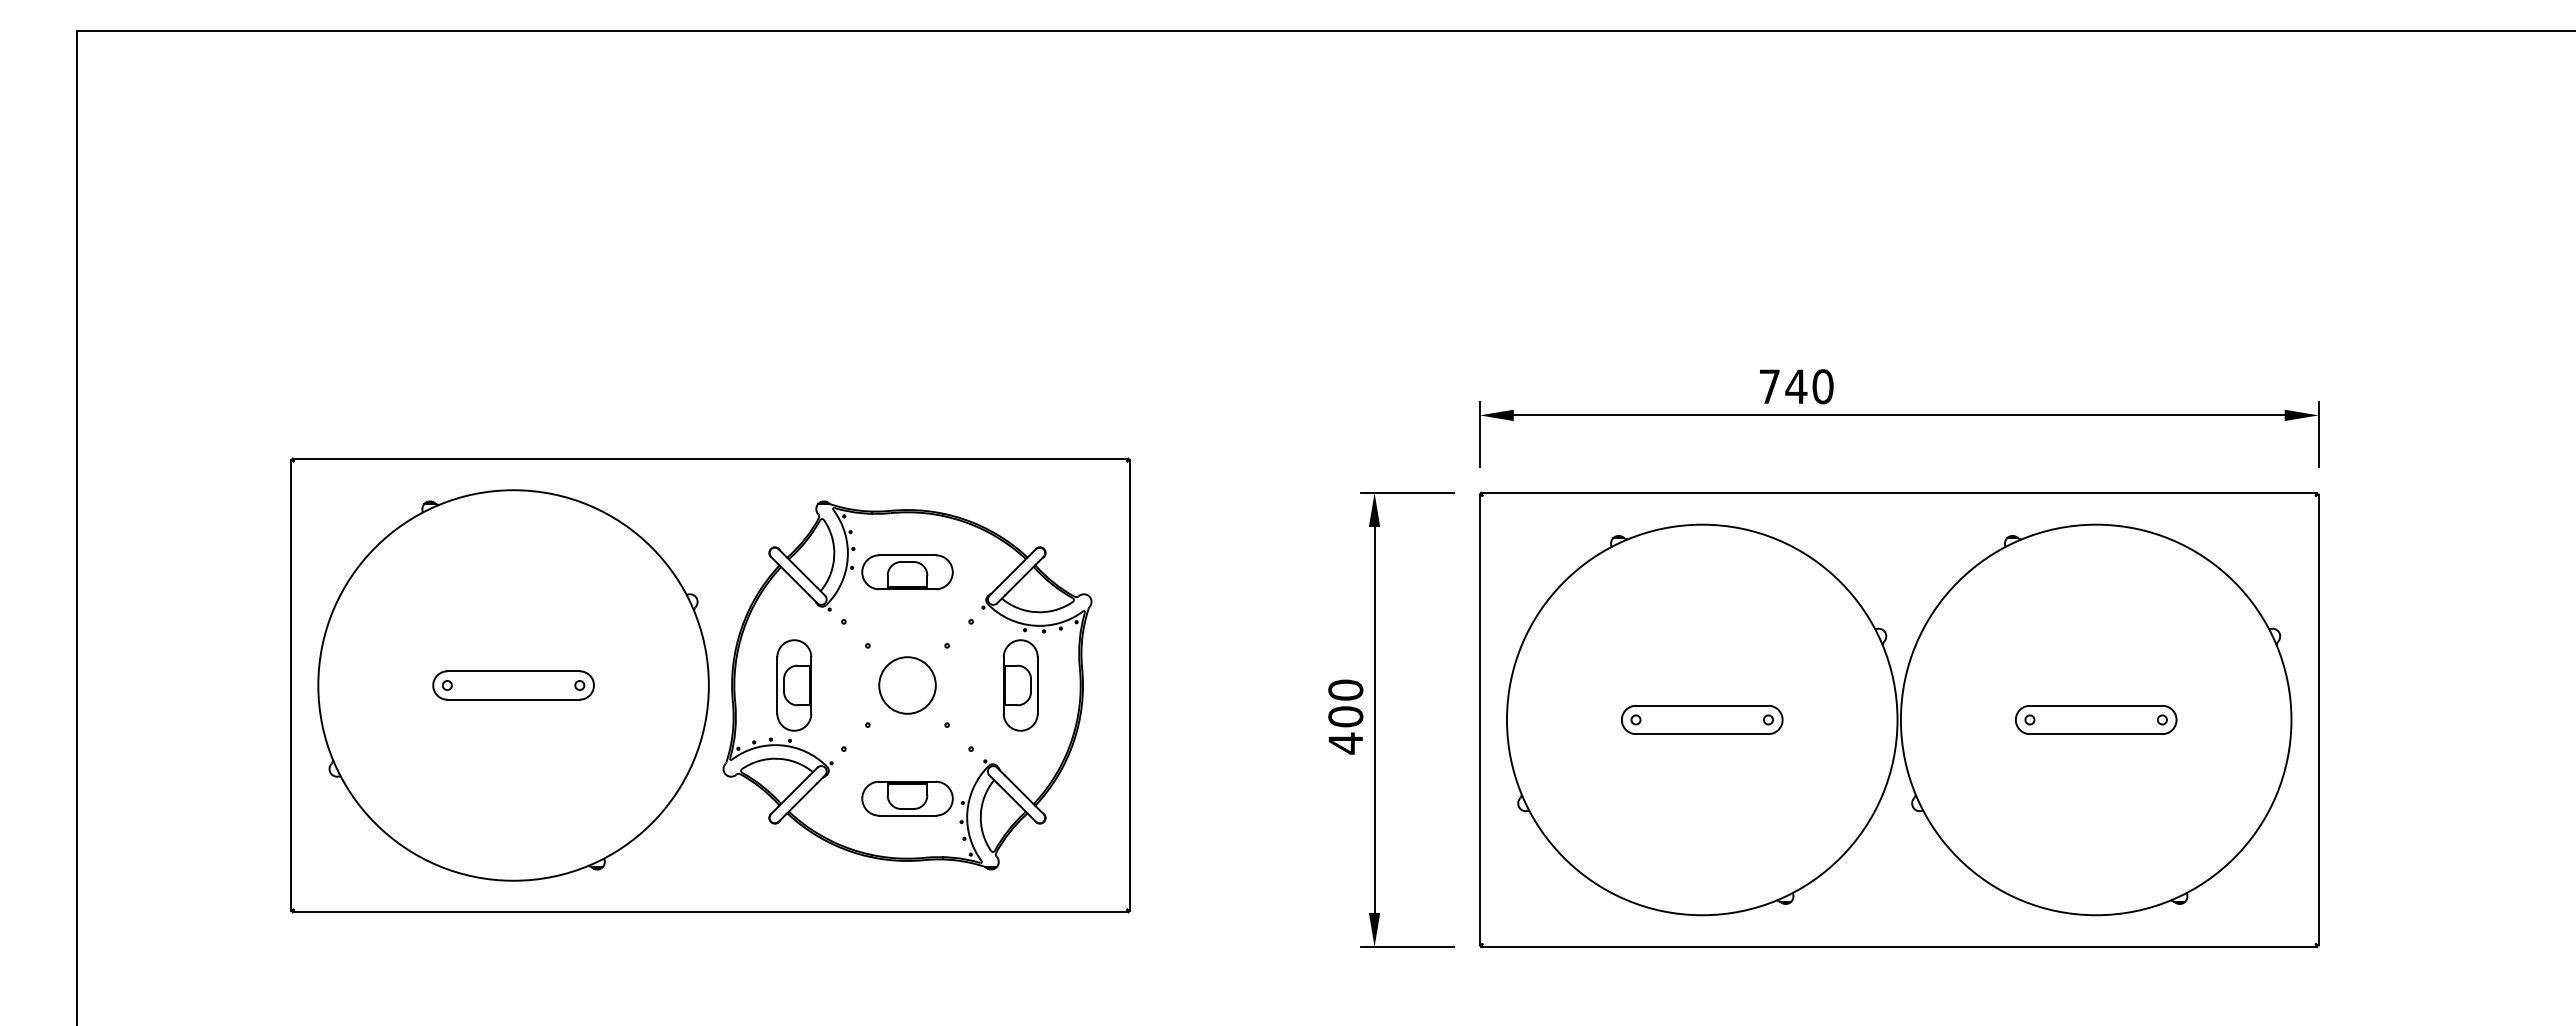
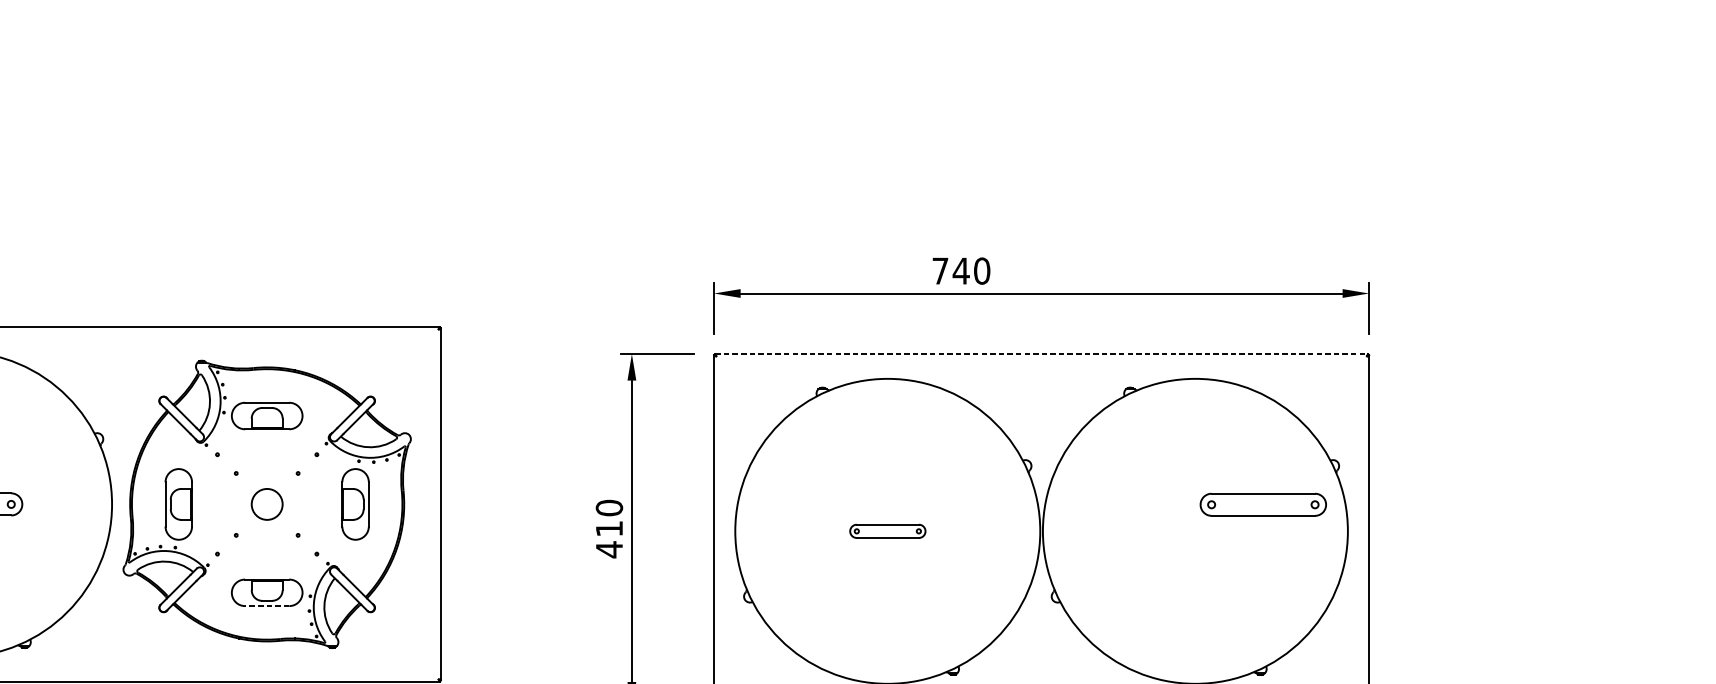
line: (1899, 493) -> (1041, 354), solid -> dashed
circle: (907, 685) -> (267, 504), size x0.7
text: (1345, 716) -> (609, 528), 400 -> 410
part: (1702, 719) -> (887, 530), size x0.6
part: (2096, 719) -> (1263, 504), moved
line: (907, 815) -> (267, 605), solid -> dashed

